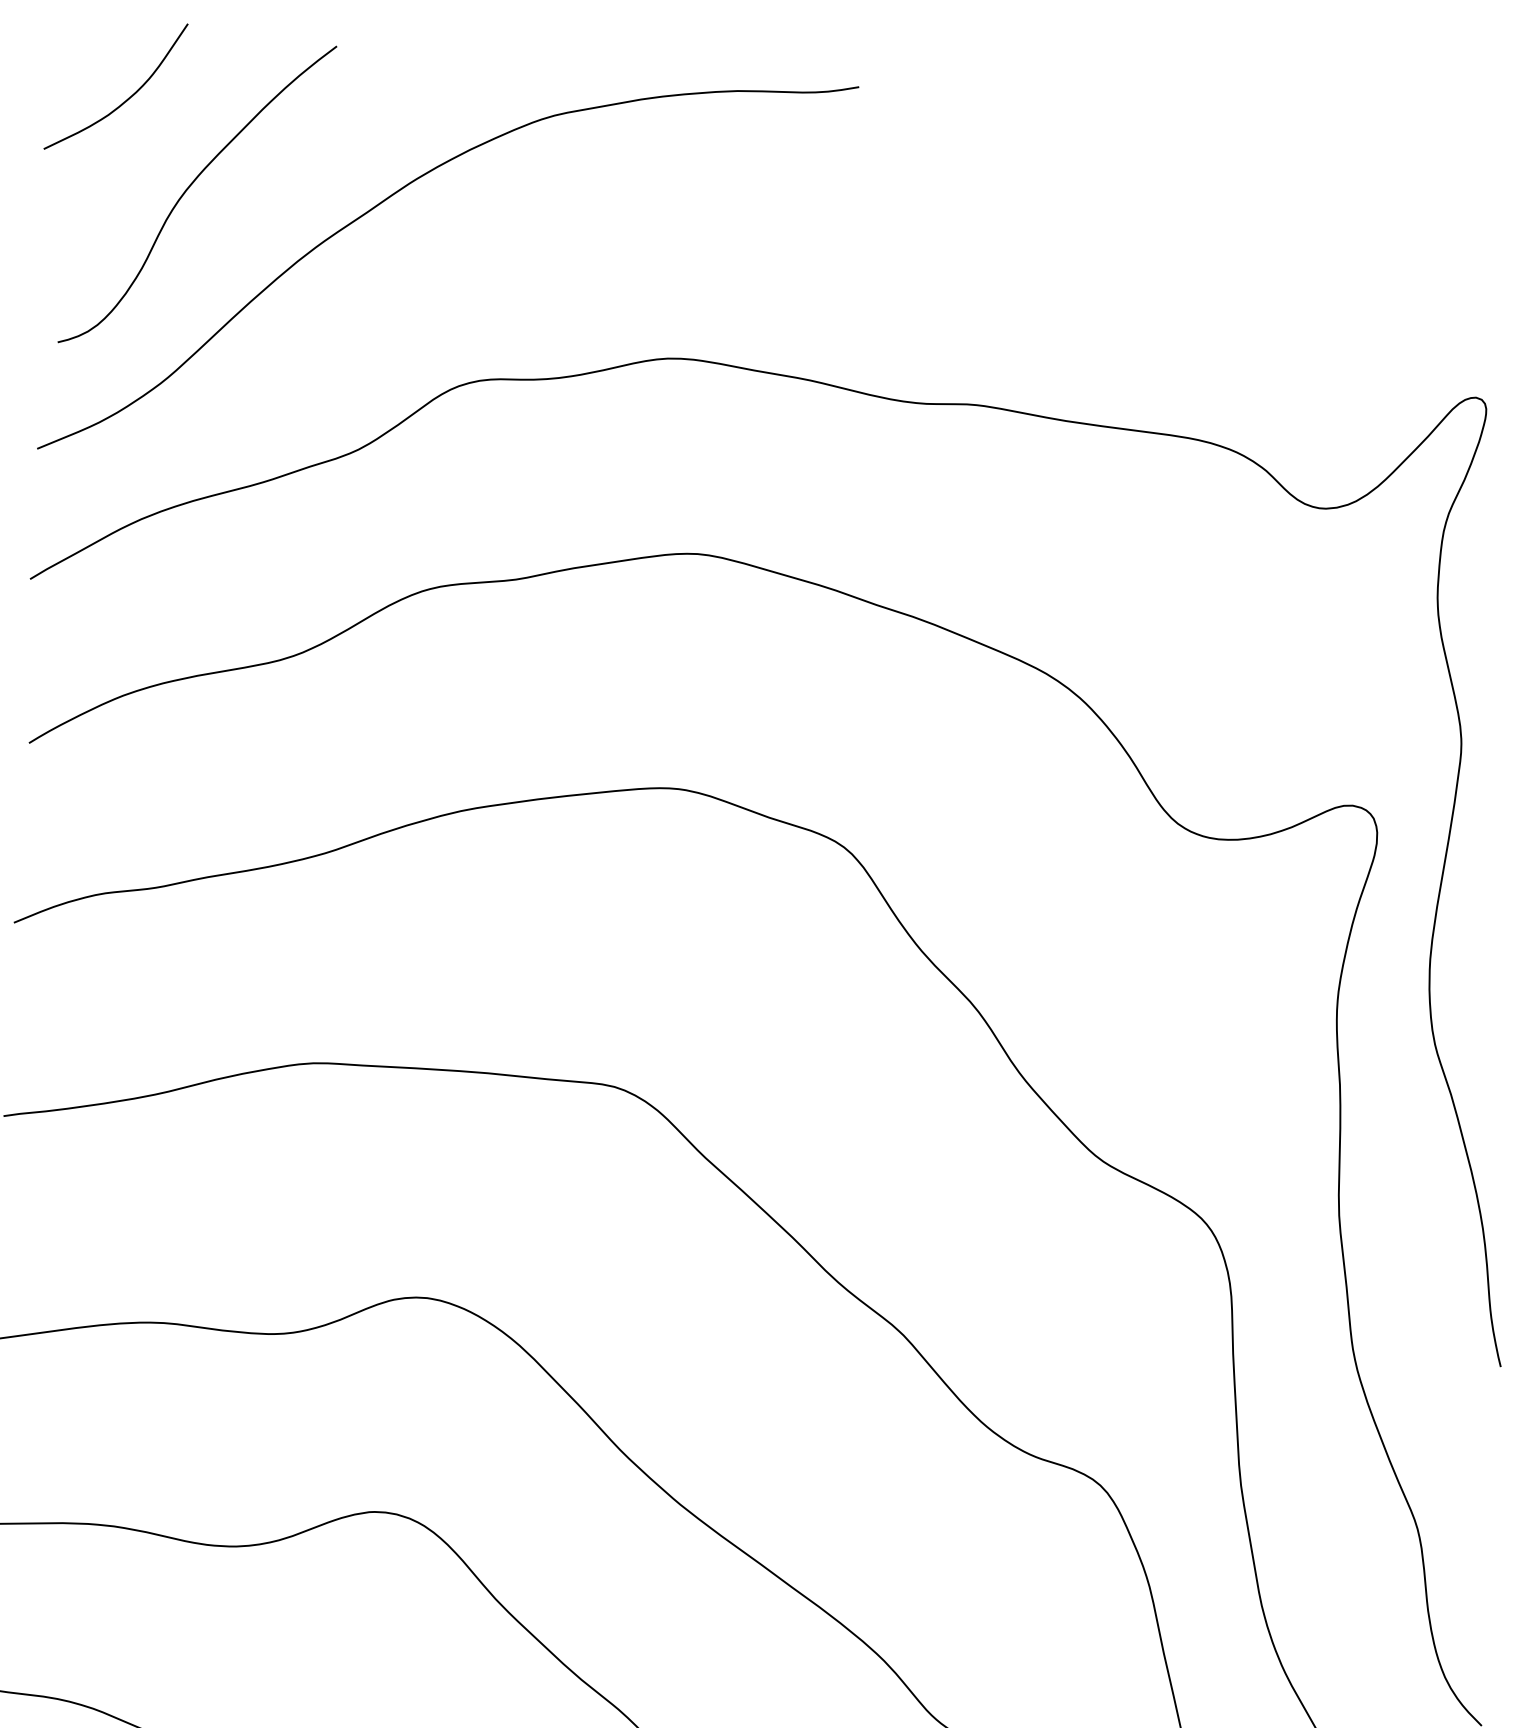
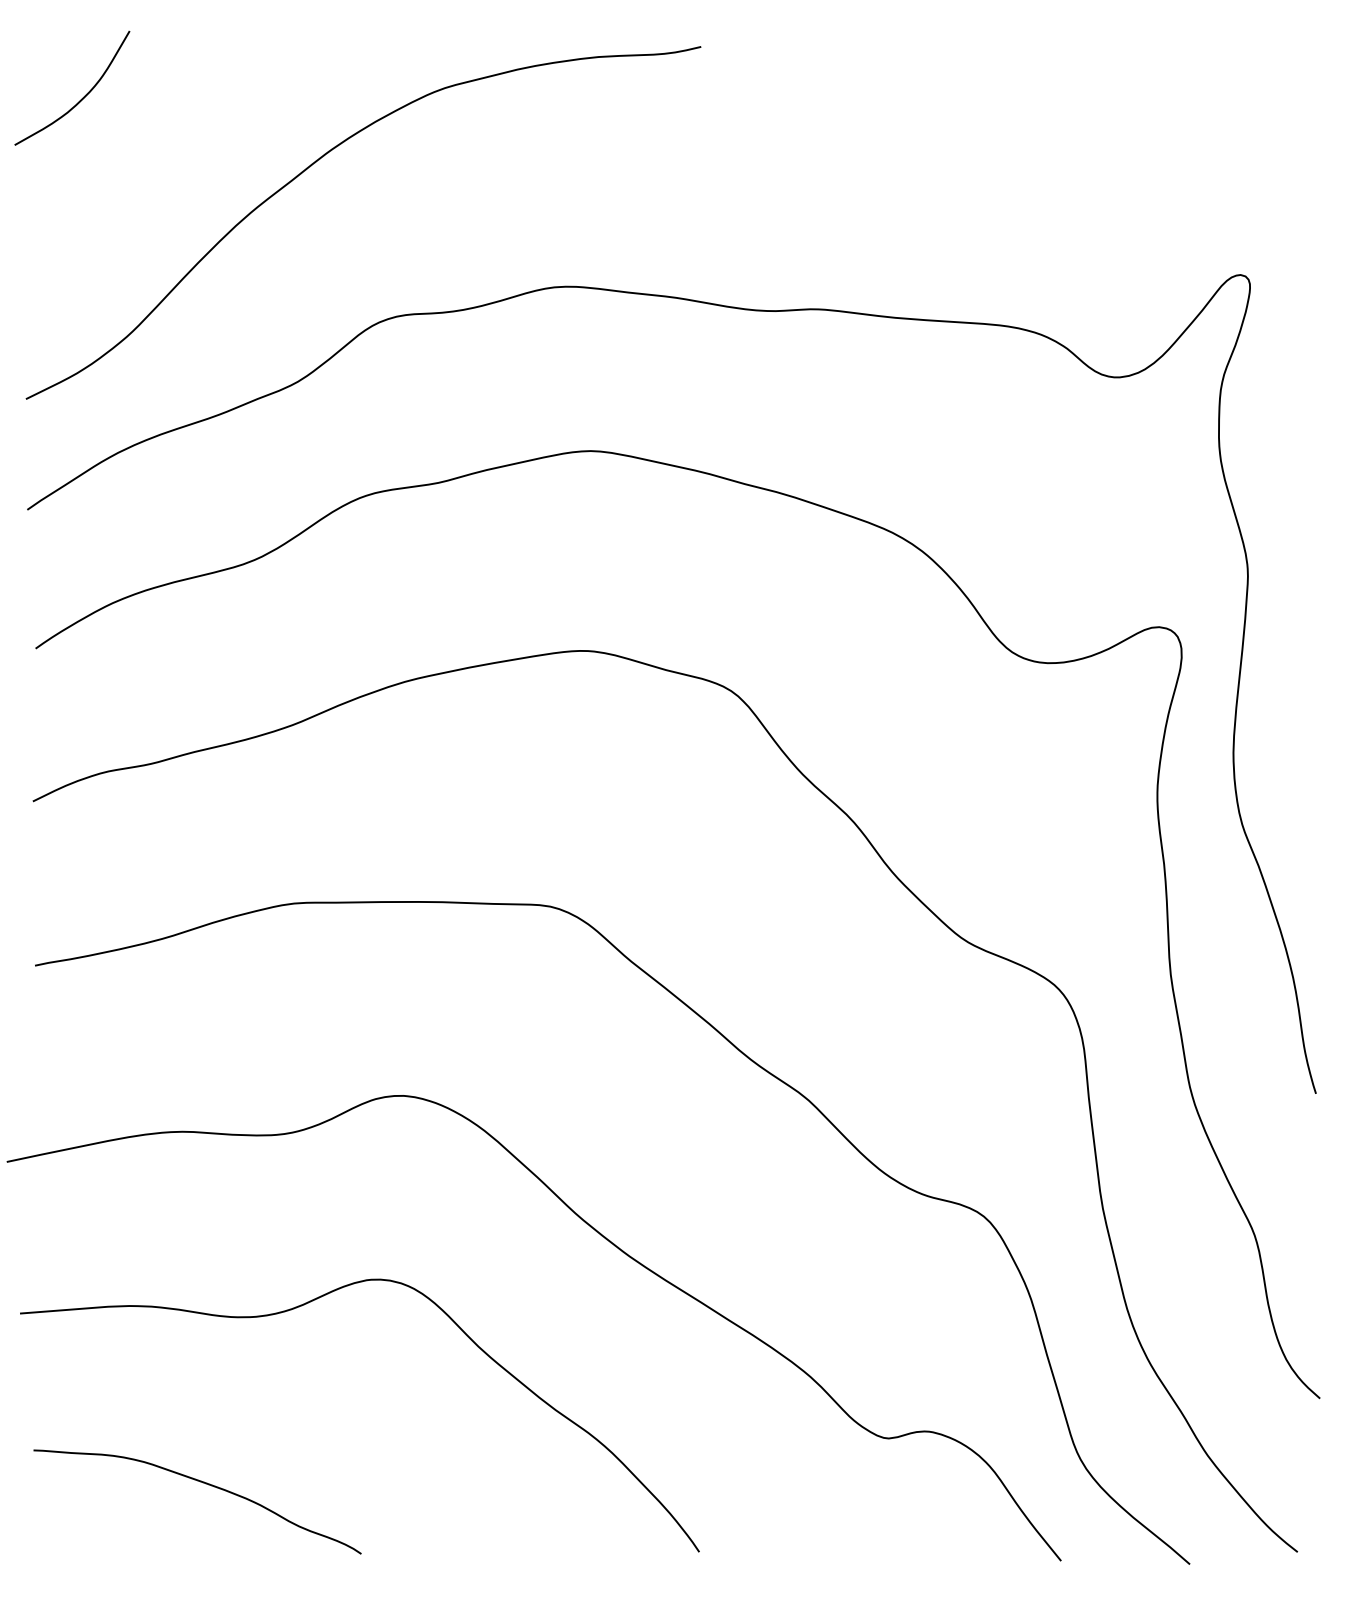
curve: (191, 186) -> (141, 168), removed

